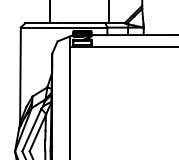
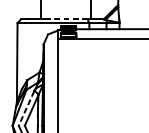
line: (81, 23) -> (67, 19), solid -> dashed
line: (31, 130) -> (26, 108), solid -> dashed

